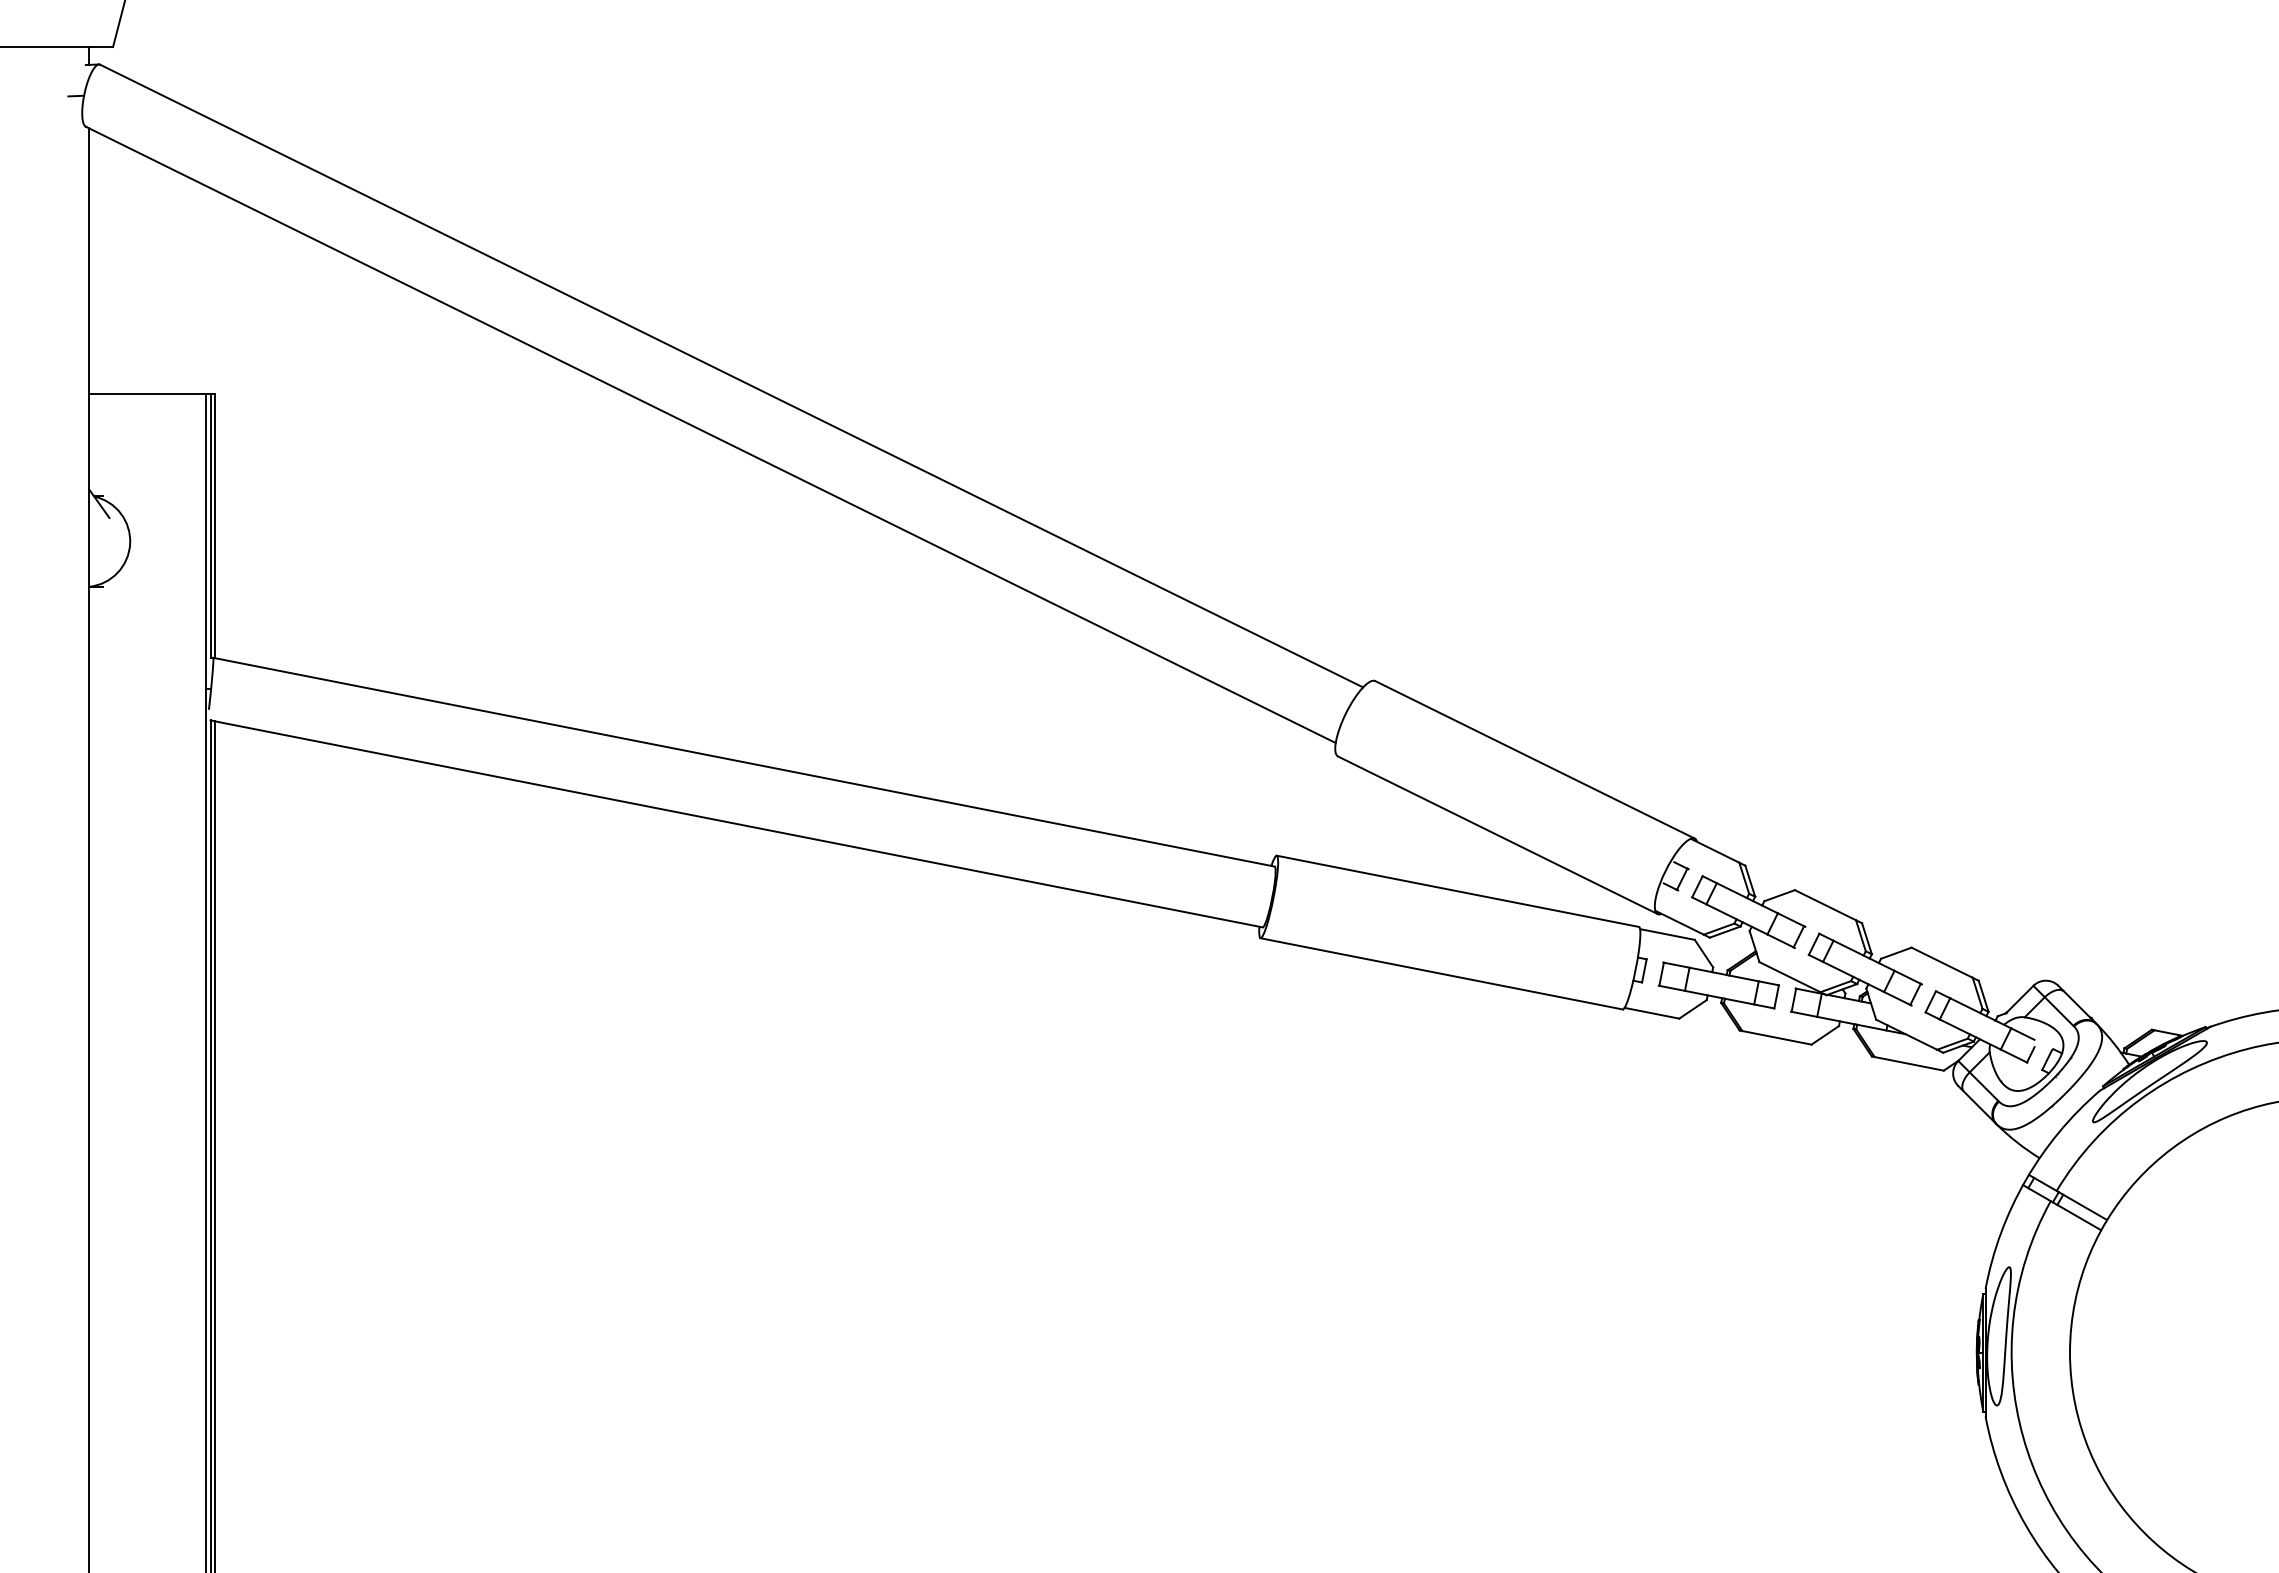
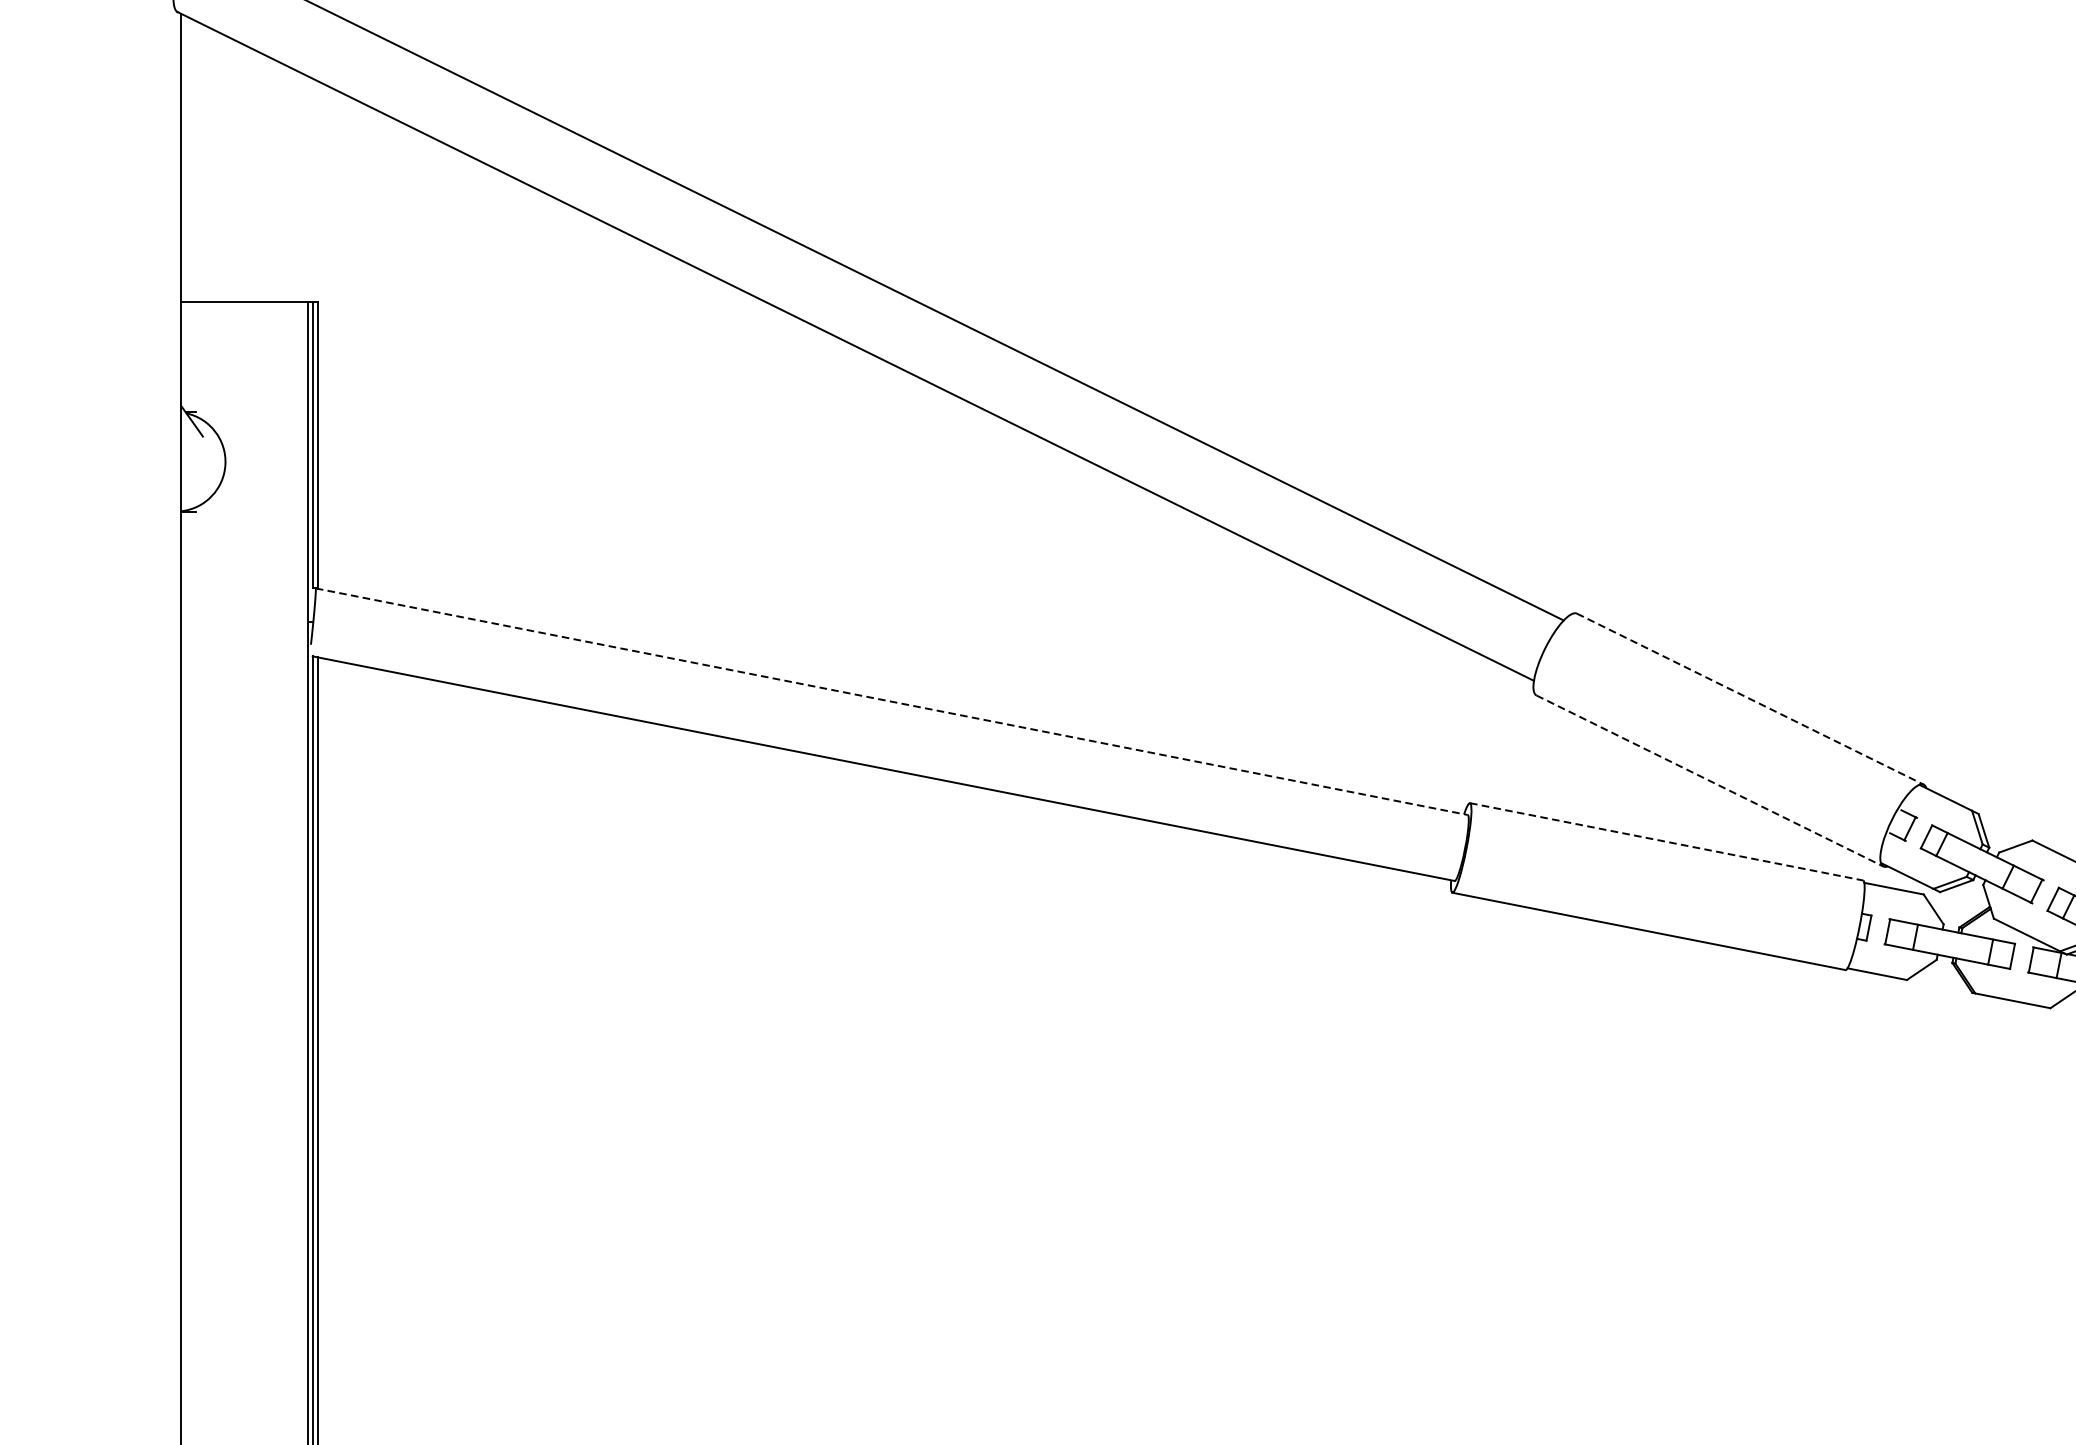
line: (1535, 760) -> (1750, 699), solid -> dashed
line: (744, 762) -> (892, 701), solid -> dashed
line: (1498, 835) -> (1710, 781), solid -> dashed
line: (1457, 891) -> (1666, 842), solid -> dashed

